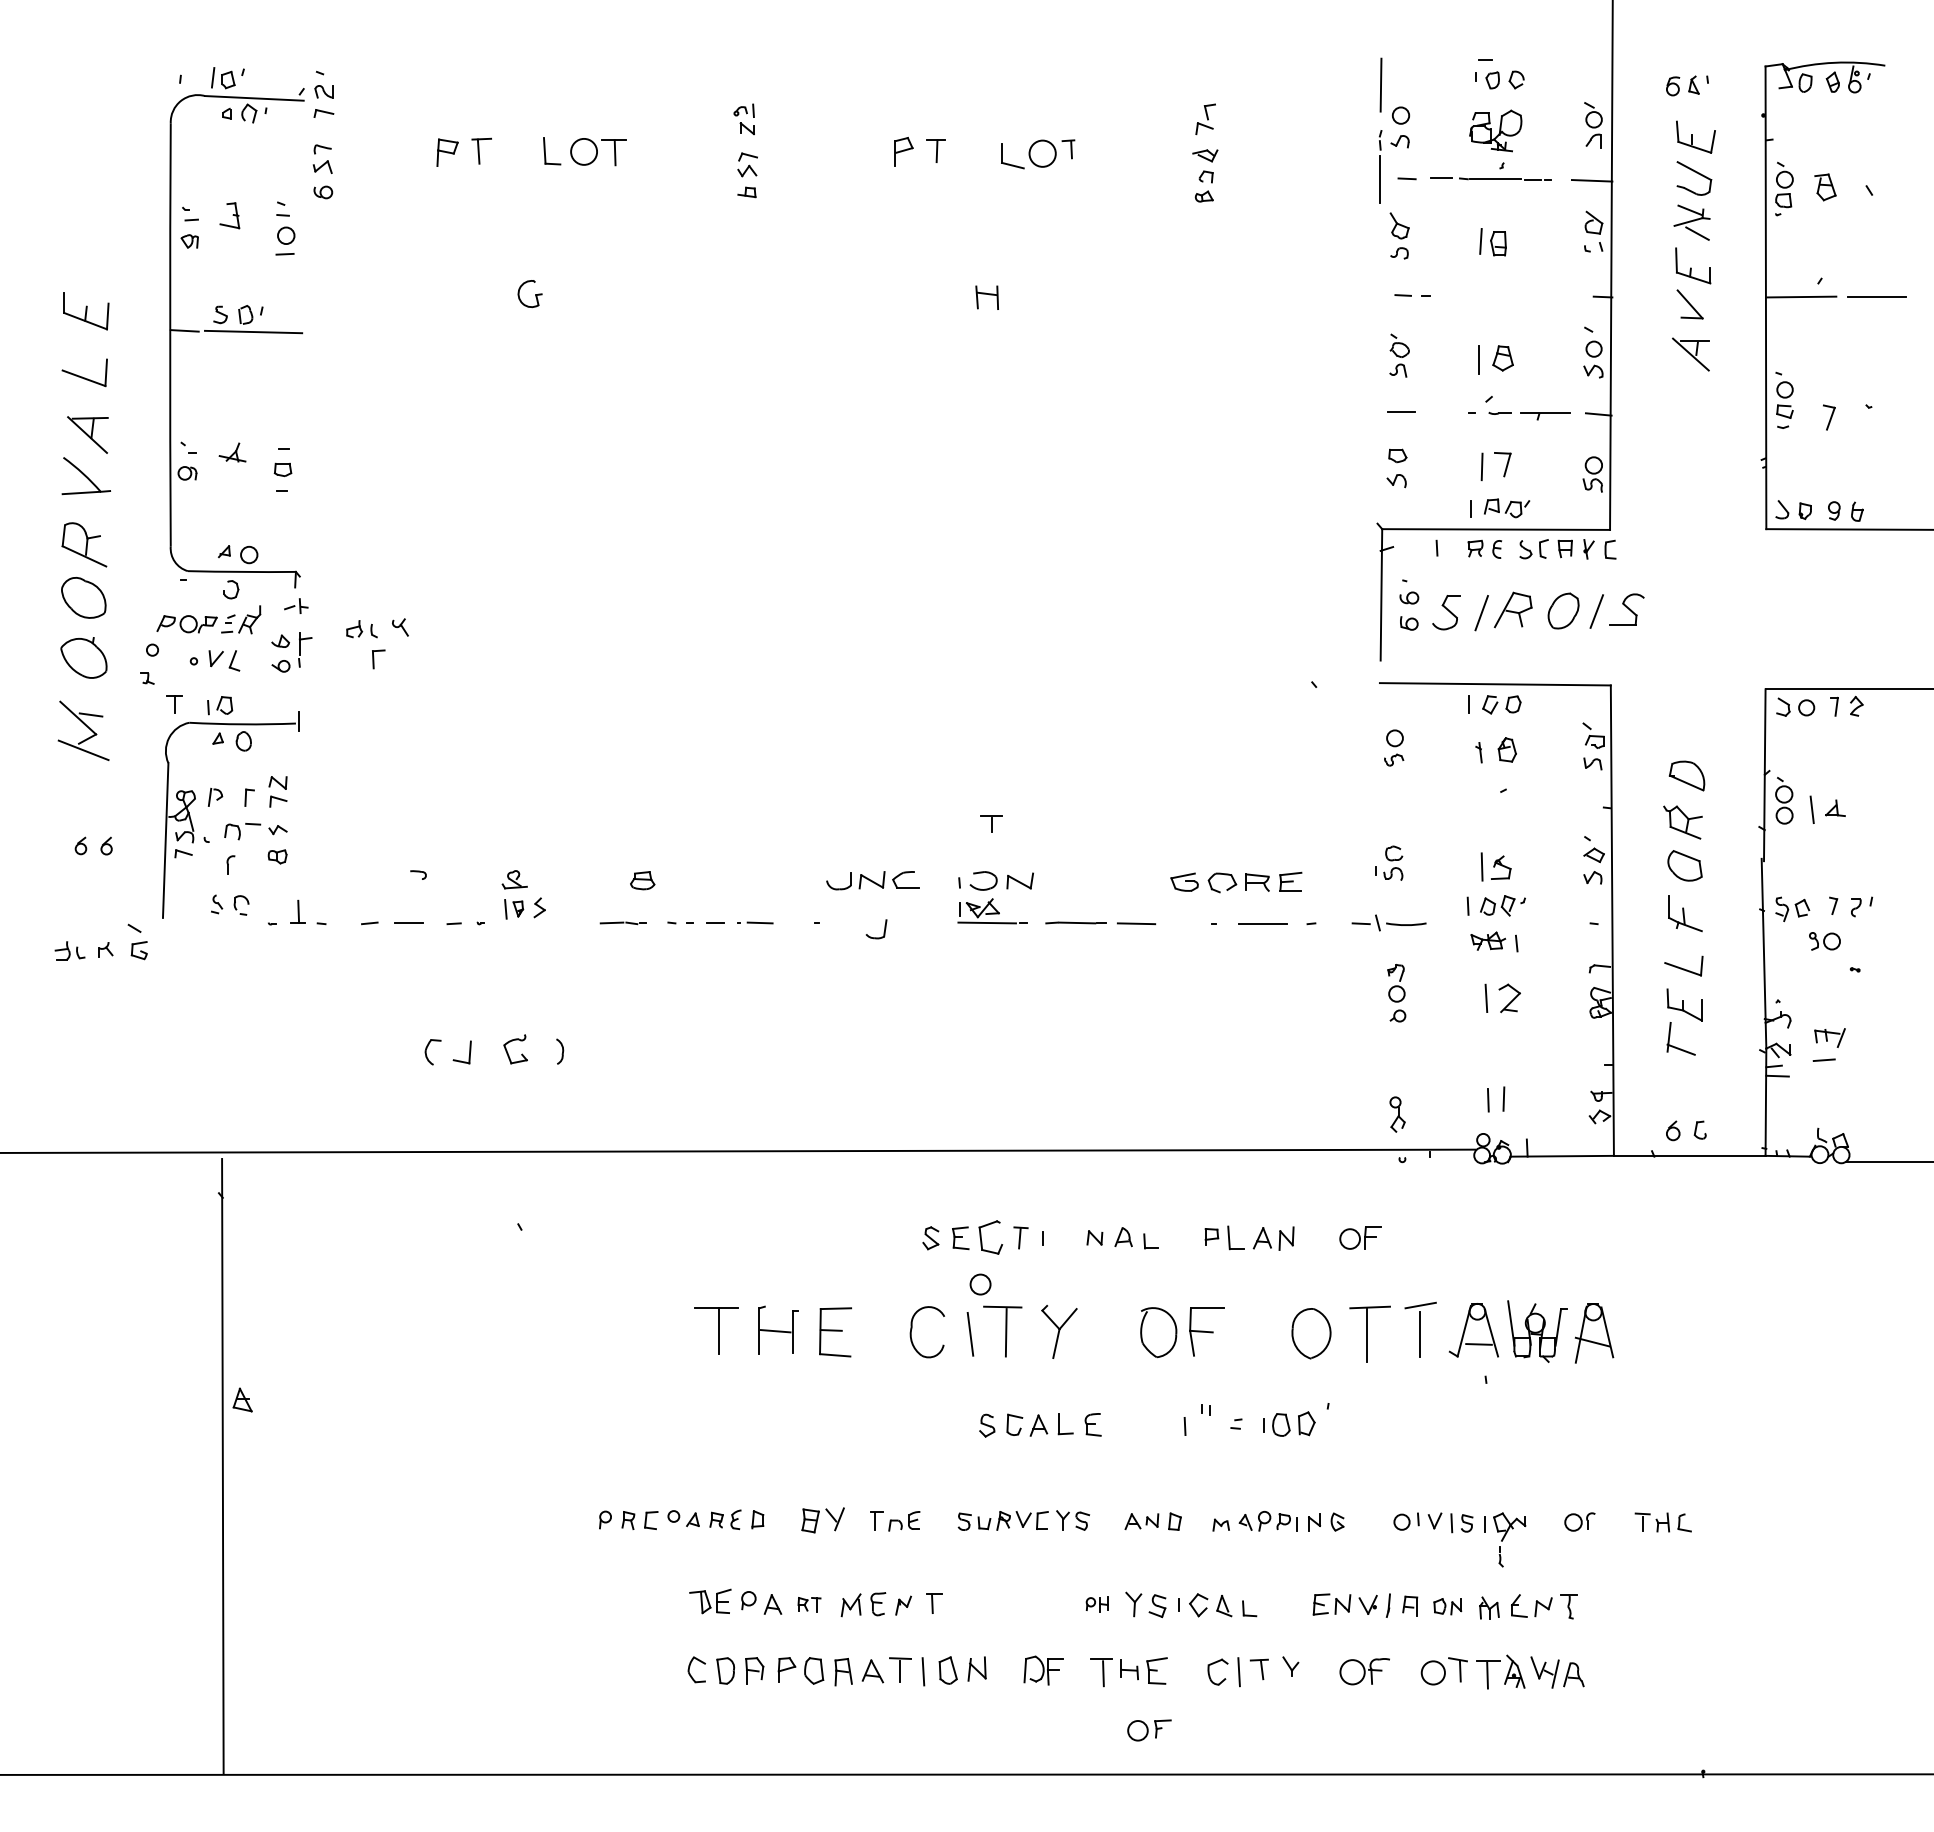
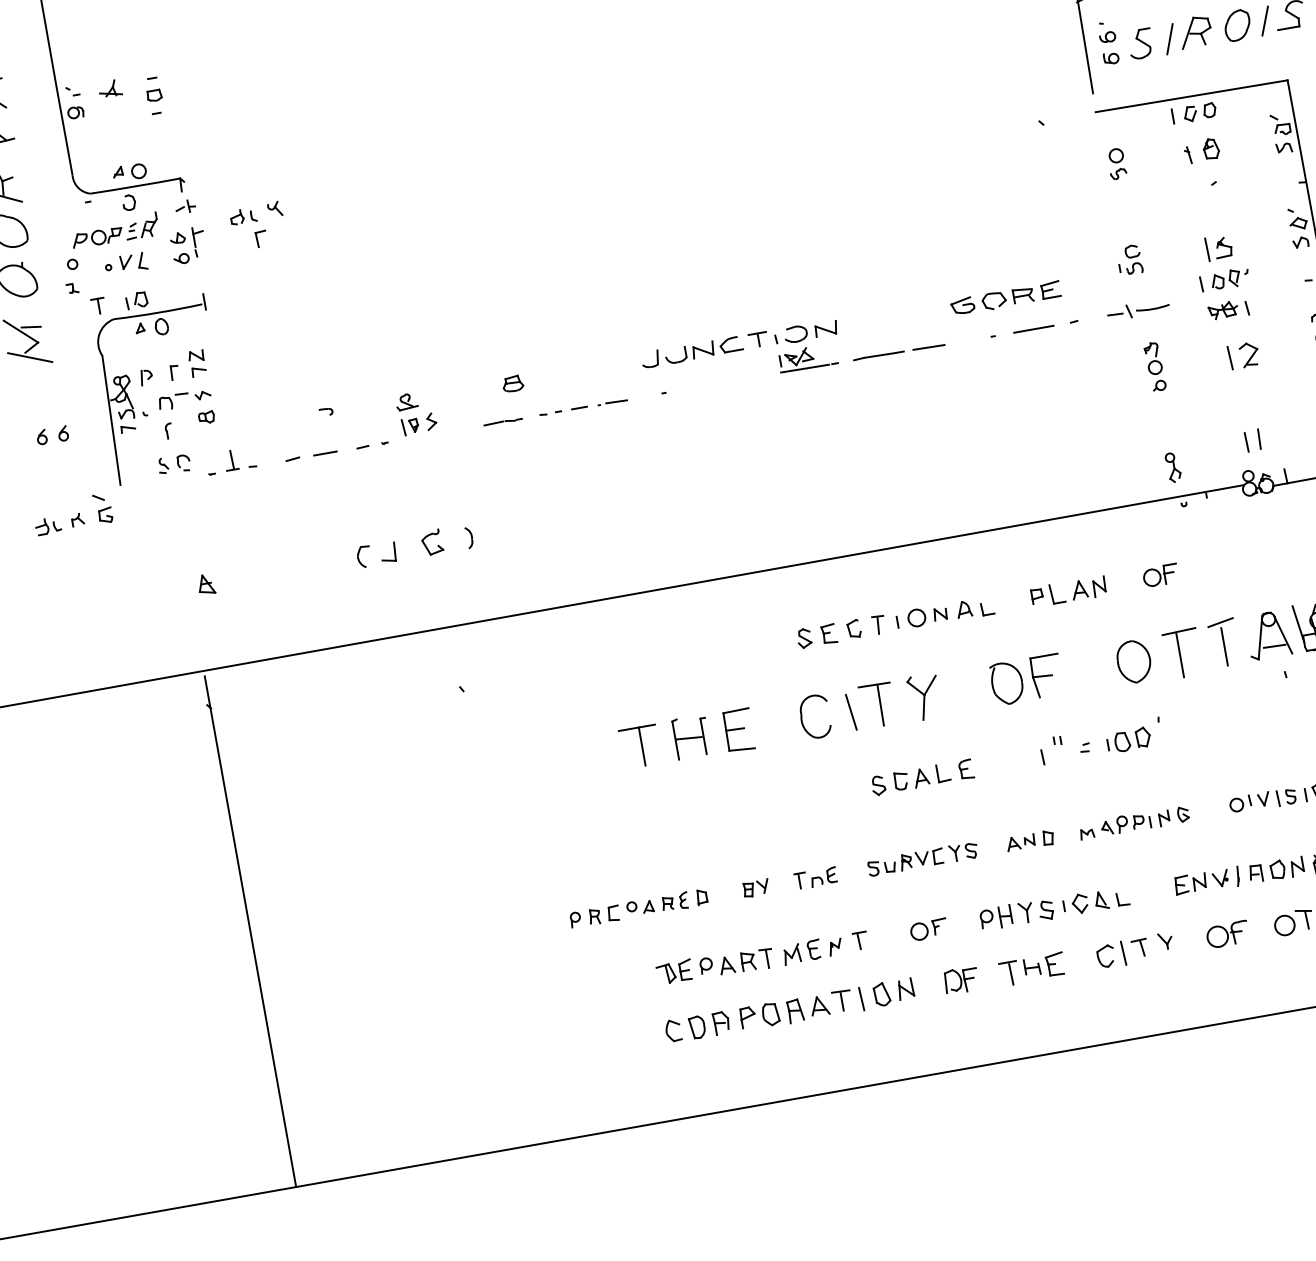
part: (991, 823) -> (758, 339), moved
part: (883, 932) -> (656, 360), moved
part: (991, 1237) -> (854, 628), size x0.62
circle: (980, 1284) -> (916, 617), moved
part: (242, 1399) -> (206, 584), moved
part: (822, 1520) -> (755, 888), size x0.71
part: (809, 1604) -> (757, 960), size x1.67
part: (1097, 1604) -> (996, 917), size x1.67
part: (1447, 1606) -> (1286, 868), size x1.43
part: (1149, 1730) -> (929, 929), moved

